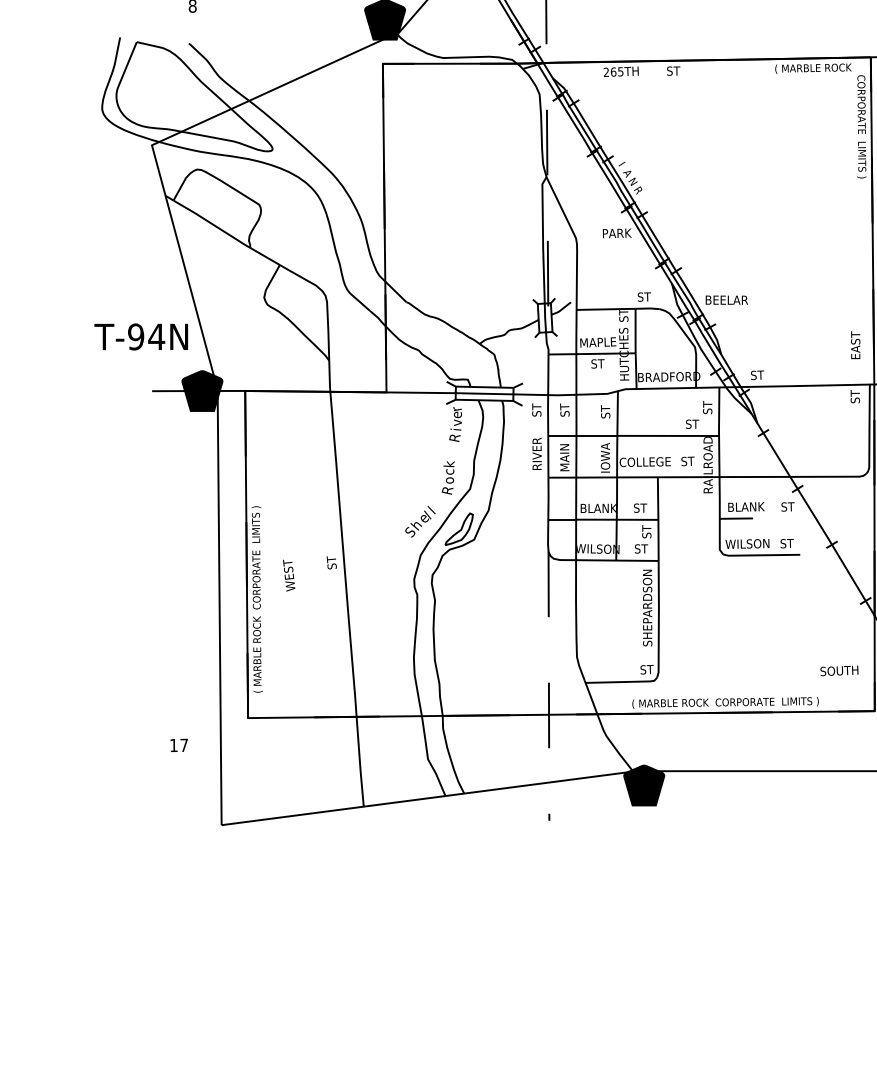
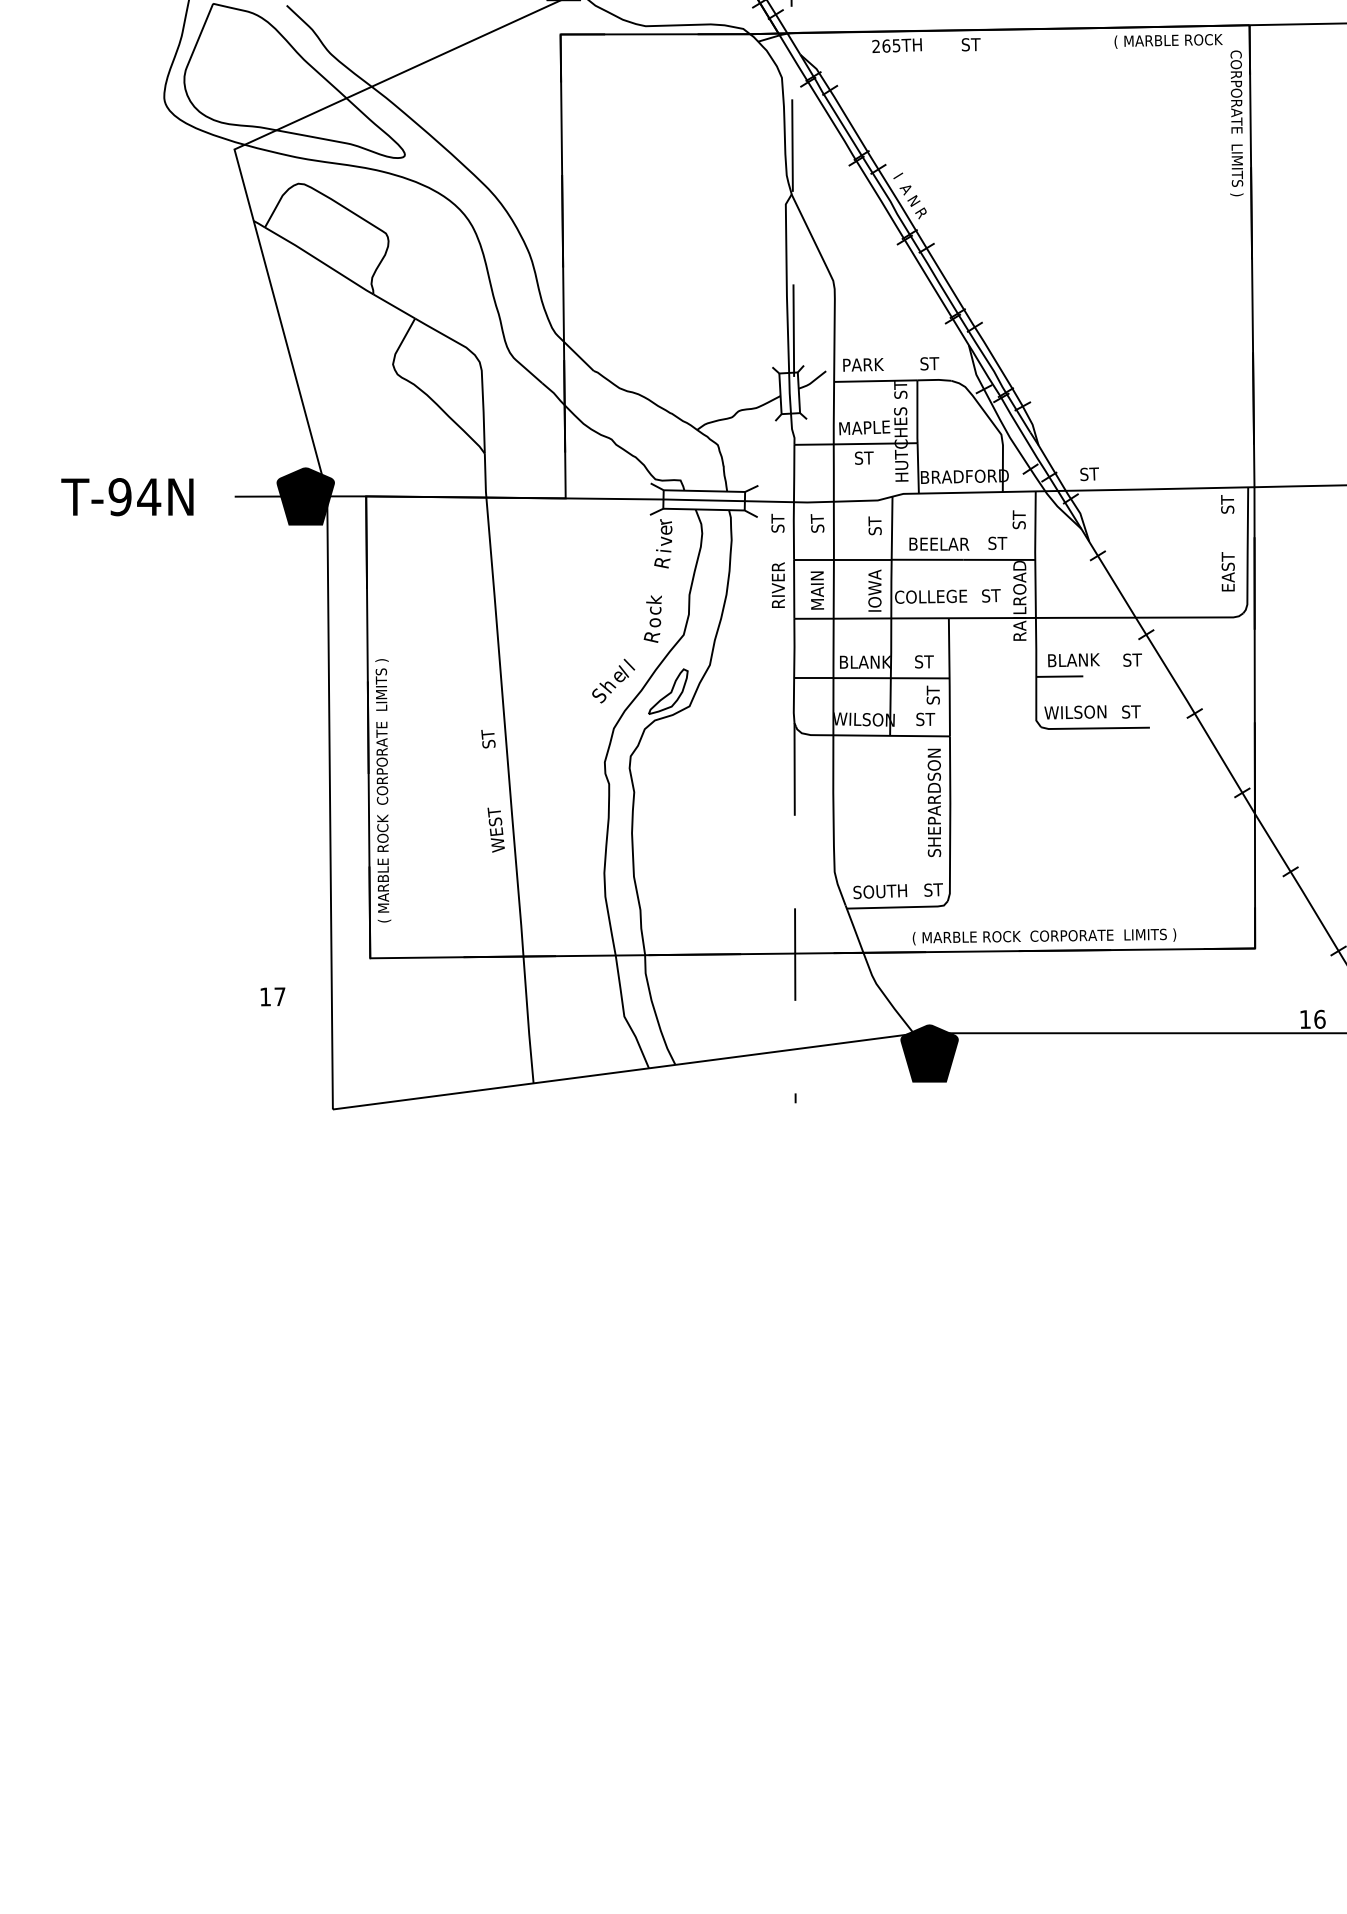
text: (617, 233) -> (863, 364), moved
text: (727, 299) -> (939, 543), moved
text: (141, 337) -> (127, 497), moved
text: (855, 345) -> (1227, 571), moved
text: (288, 575) -> (495, 829), moved
text: (839, 670) -> (880, 891), moved

